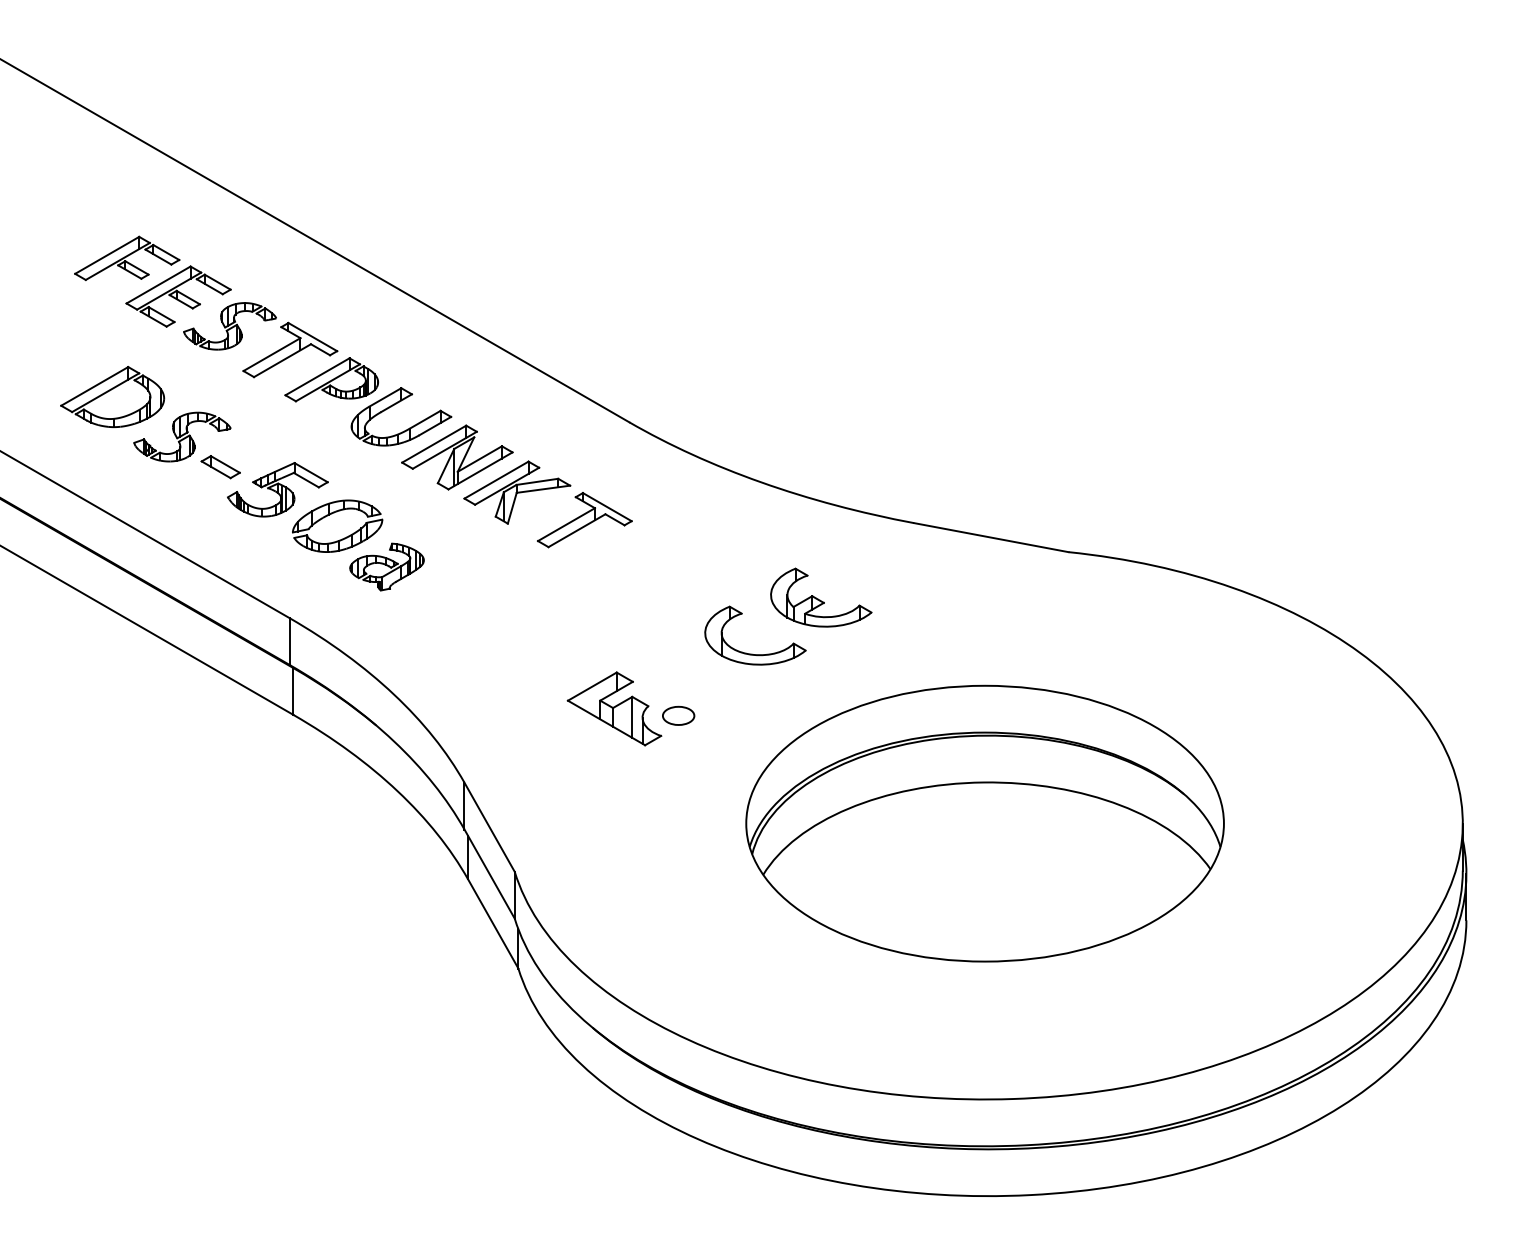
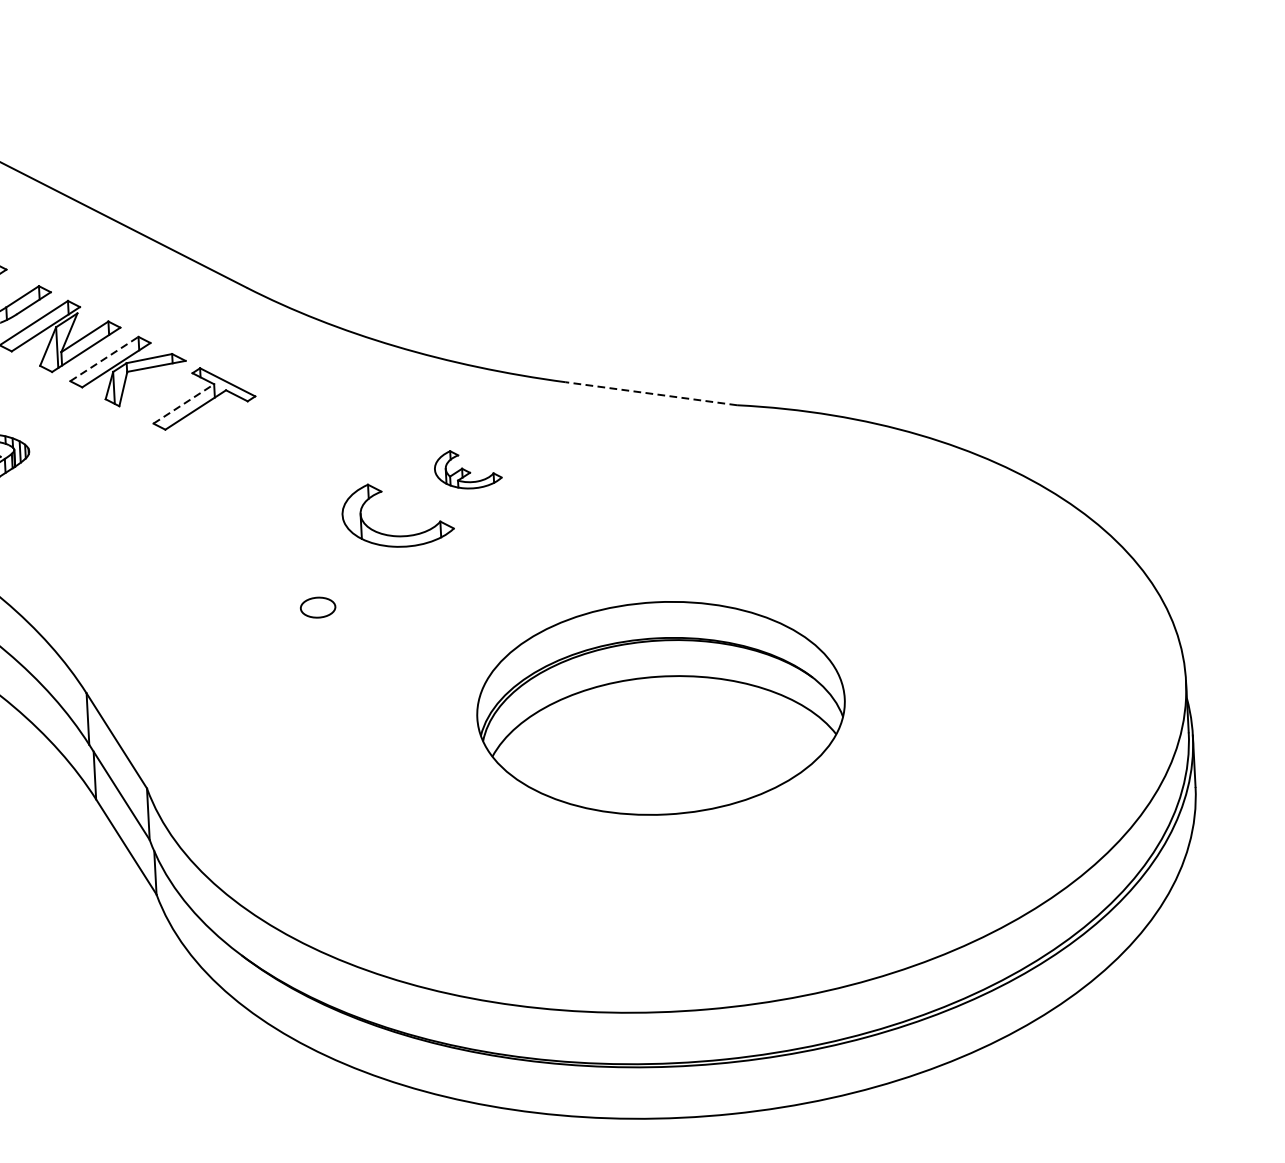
line: (496, 480) -> (104, 359), solid -> dashed
line: (566, 524) -> (183, 403), solid -> dashed
line: (991, 537) -> (651, 393), solid -> dashed
part: (821, 597) -> (468, 469), size x0.6
part: (614, 708) -> (247, 603), removed
part: (984, 823) -> (660, 708), size x0.7

